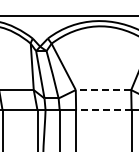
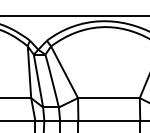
line: (103, 90) -> (108, 98), dashed -> solid
line: (103, 110) -> (108, 120), dashed -> solid

